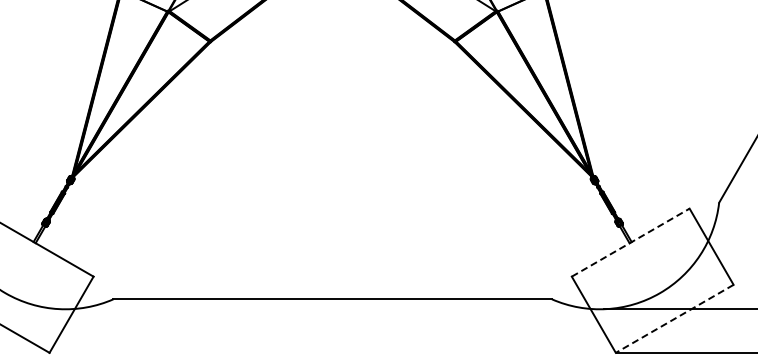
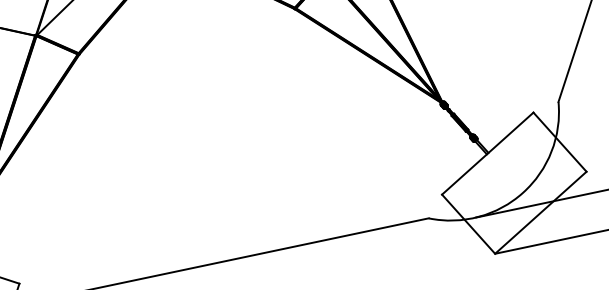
line: (631, 242) -> (488, 153), dashed -> solid
line: (674, 319) -> (540, 213), dashed -> solid

